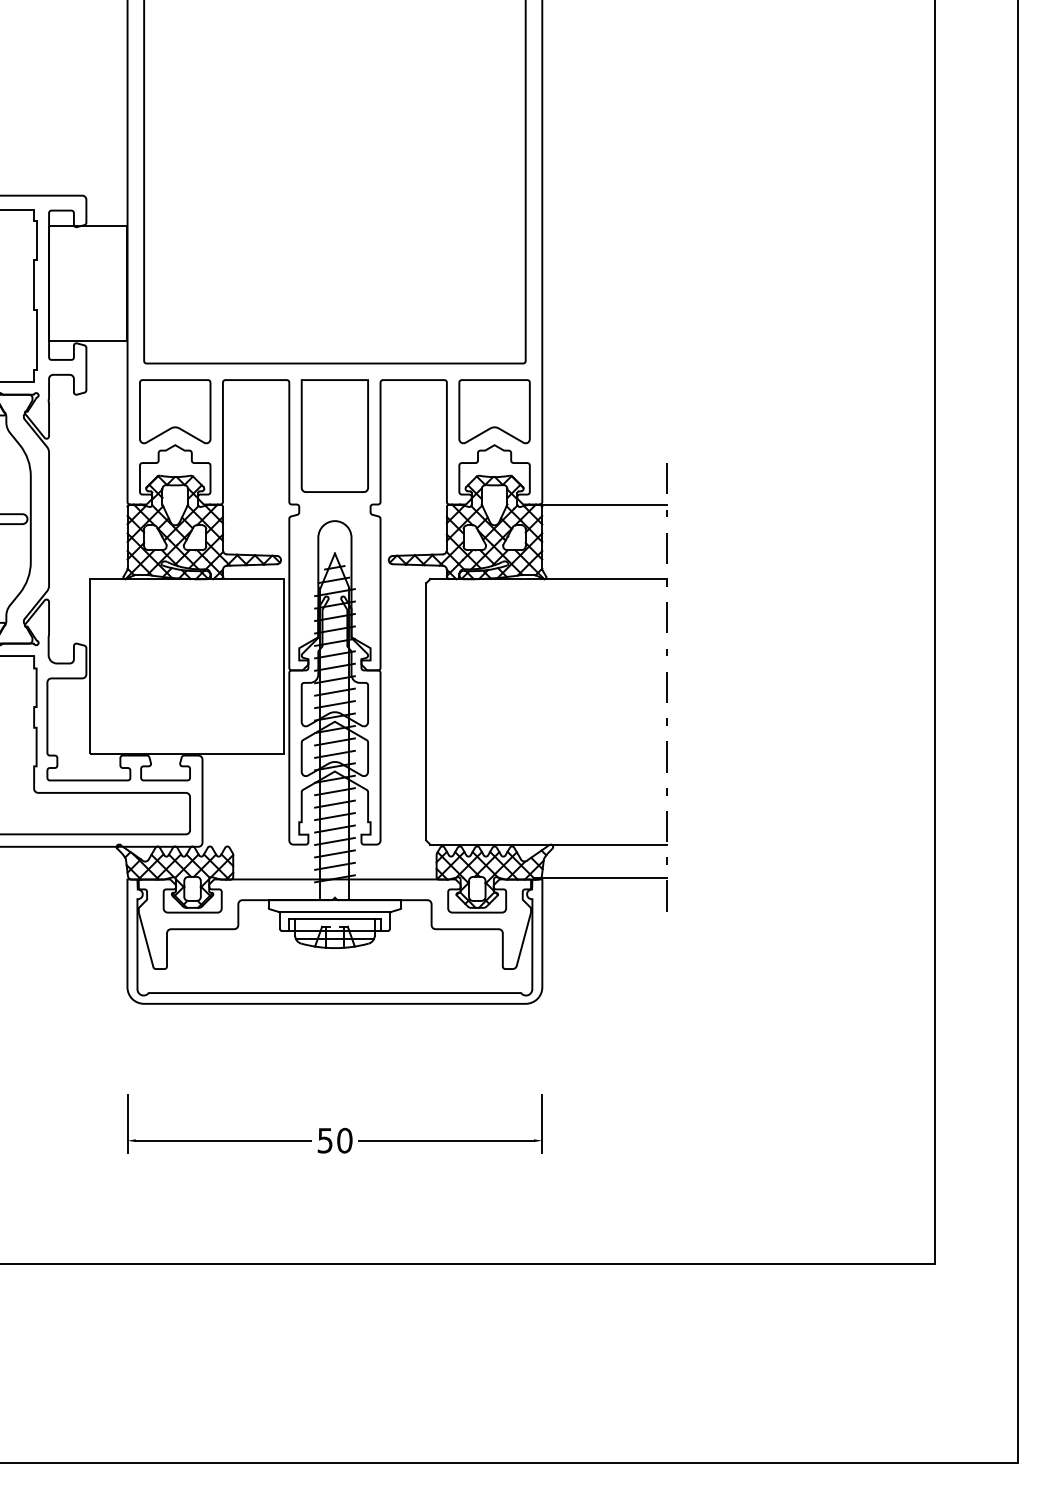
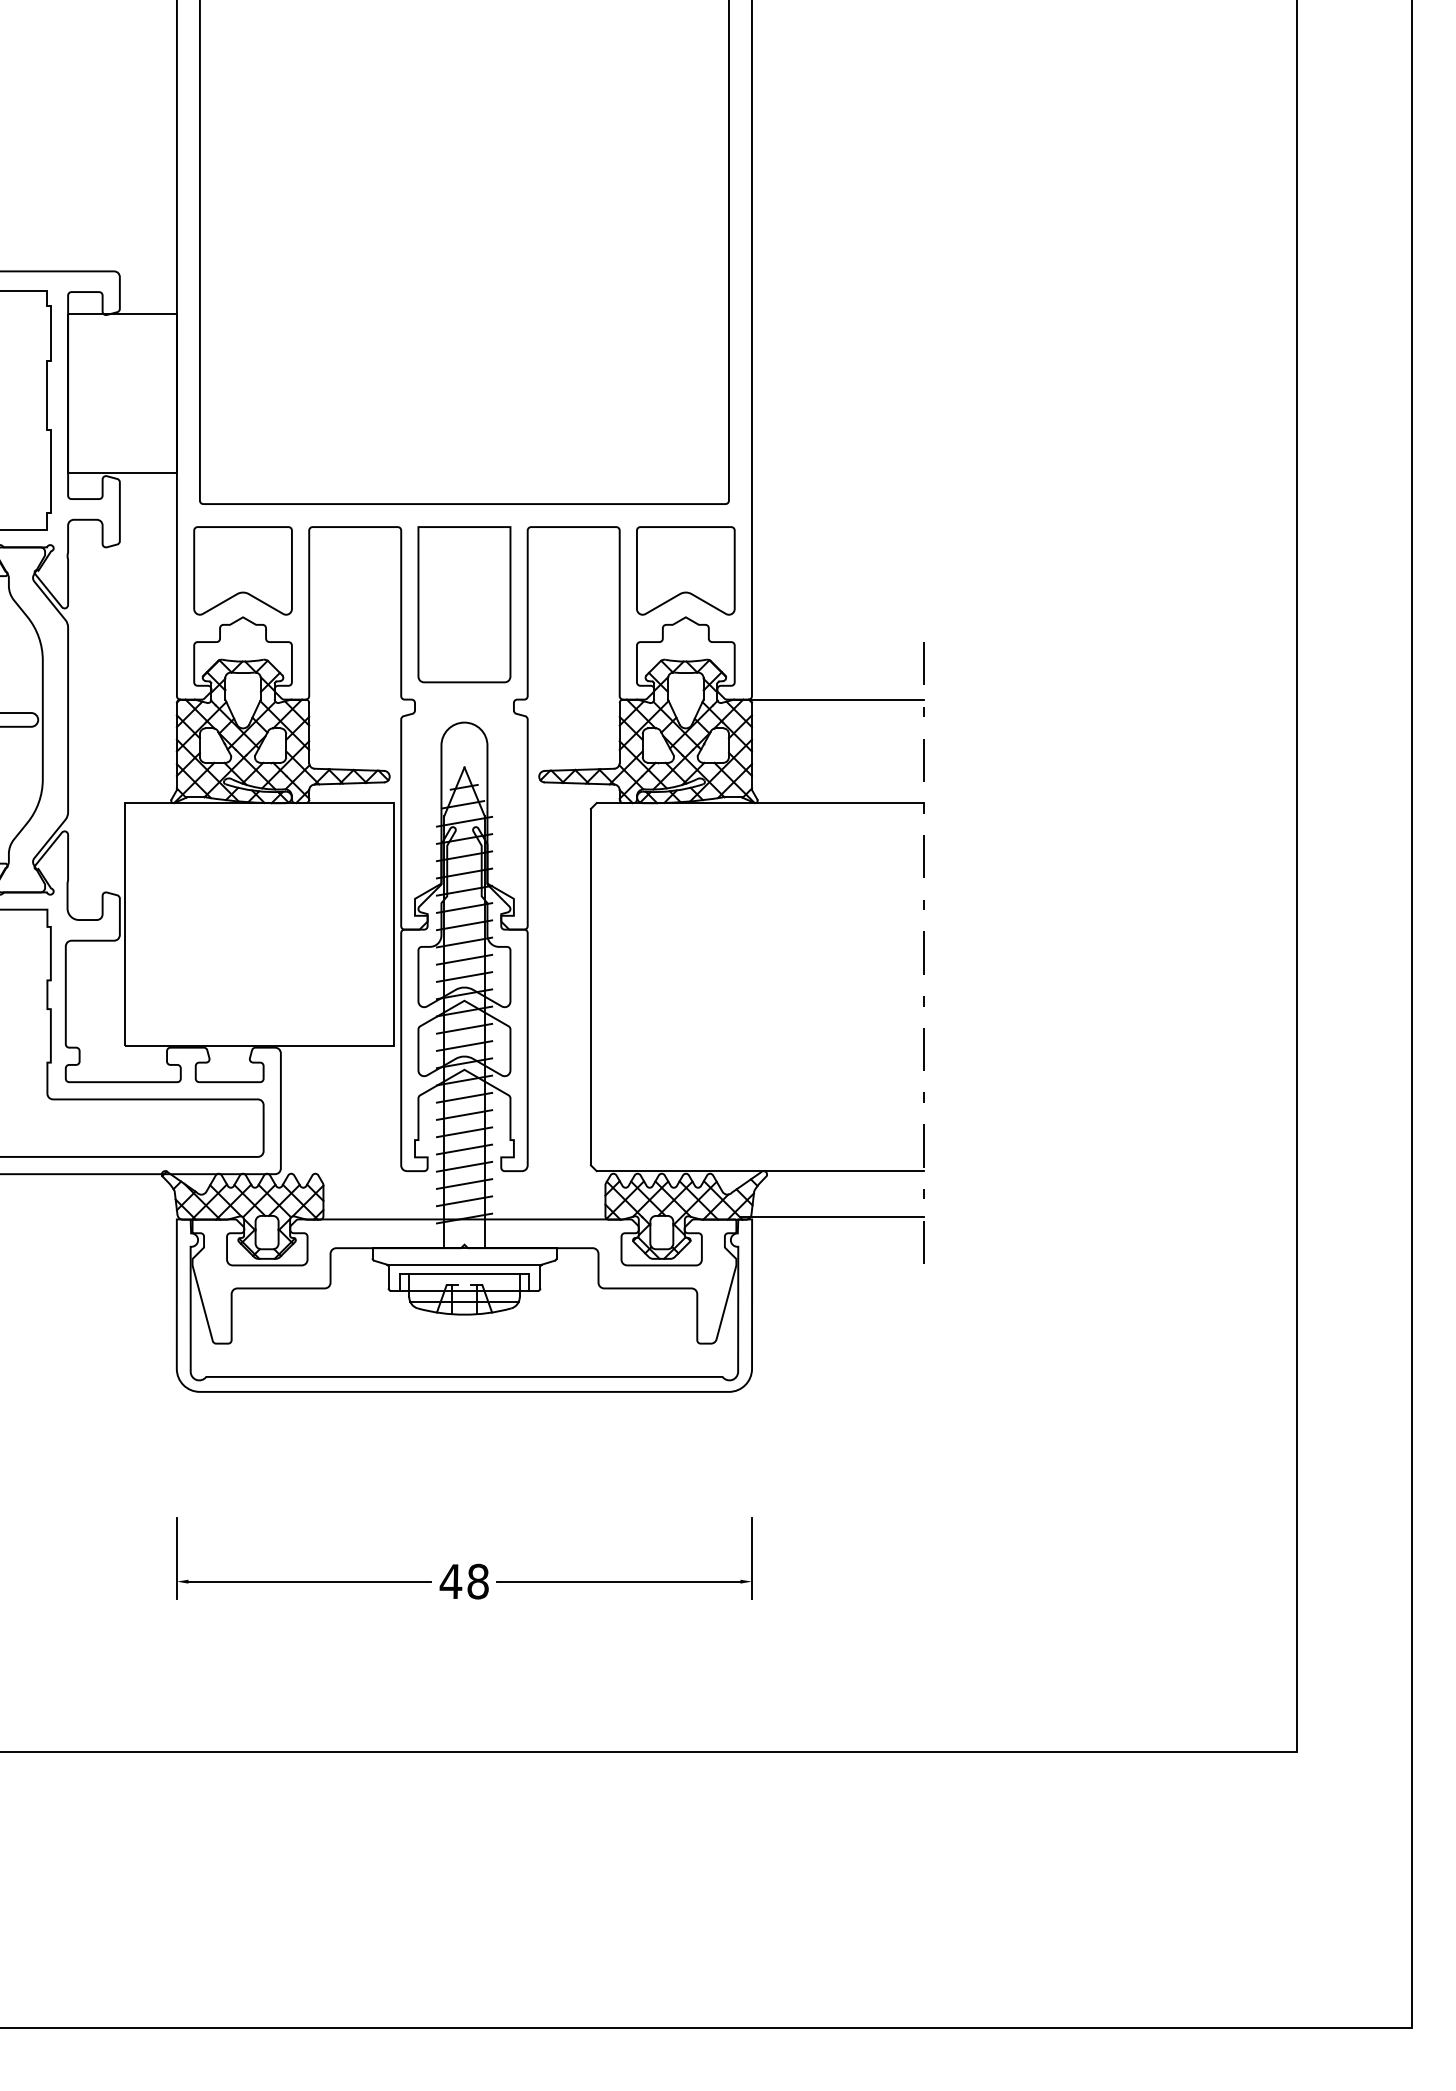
text: (334, 1140) -> (463, 1581), 50 -> 48

